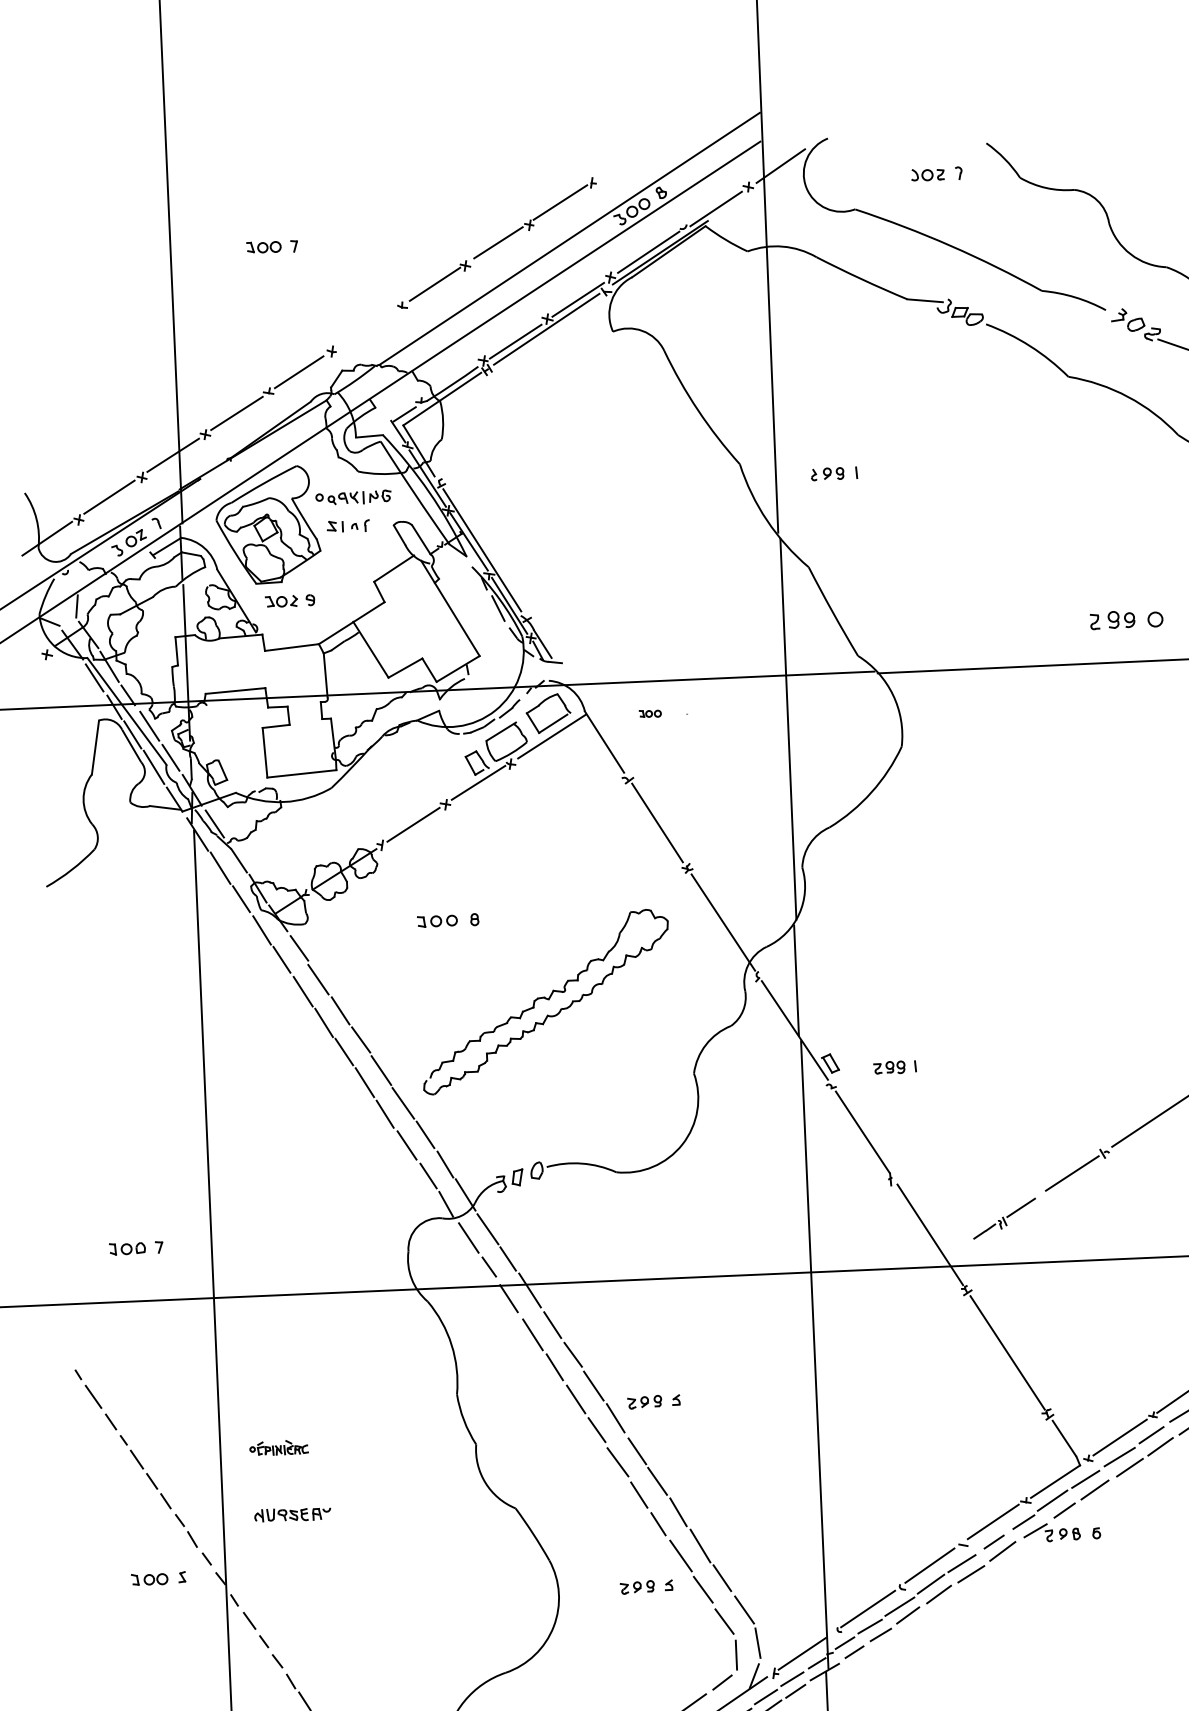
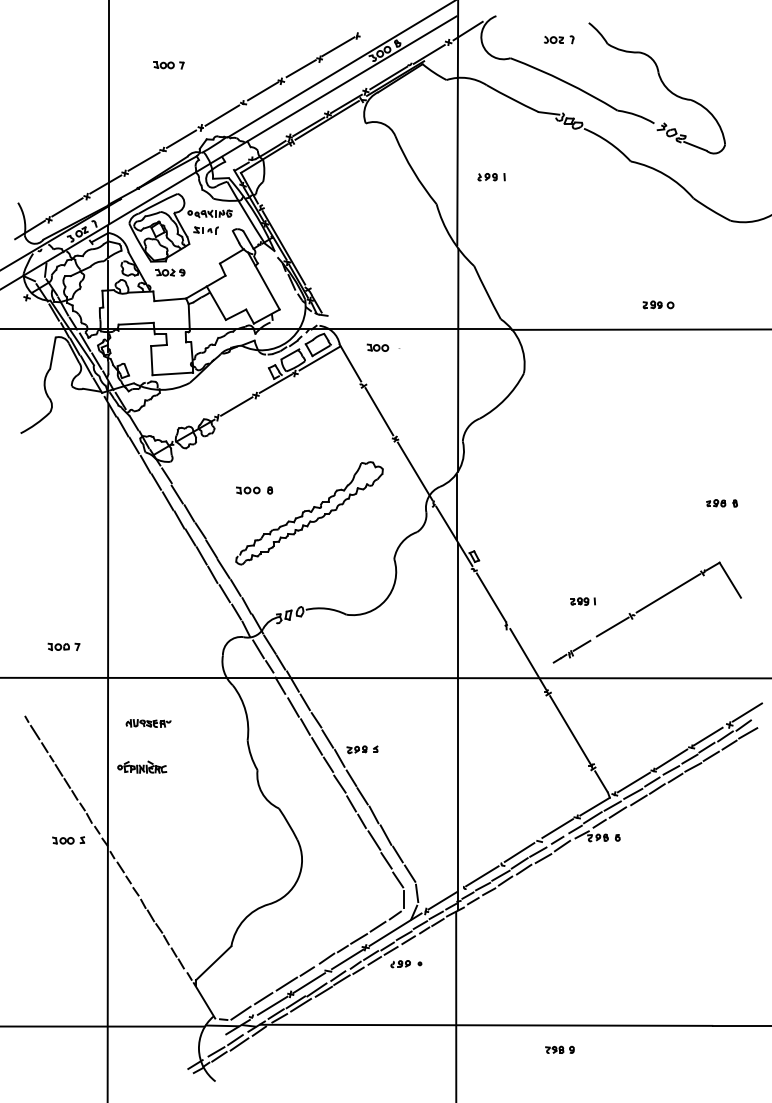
line: (367, 328) -> (222, 115), added
part: (834, 474) -> (491, 177), moved
part: (1126, 619) -> (658, 304), size x0.71
part: (649, 713) -> (377, 347), size x1.67
part: (448, 920) -> (254, 490), moved
part: (894, 1067) -> (582, 601), moved
part: (279, 1446) -> (142, 766), size x1.43
part: (292, 1514) -> (148, 723), moved
part: (646, 1586) -> (353, 857), removed

